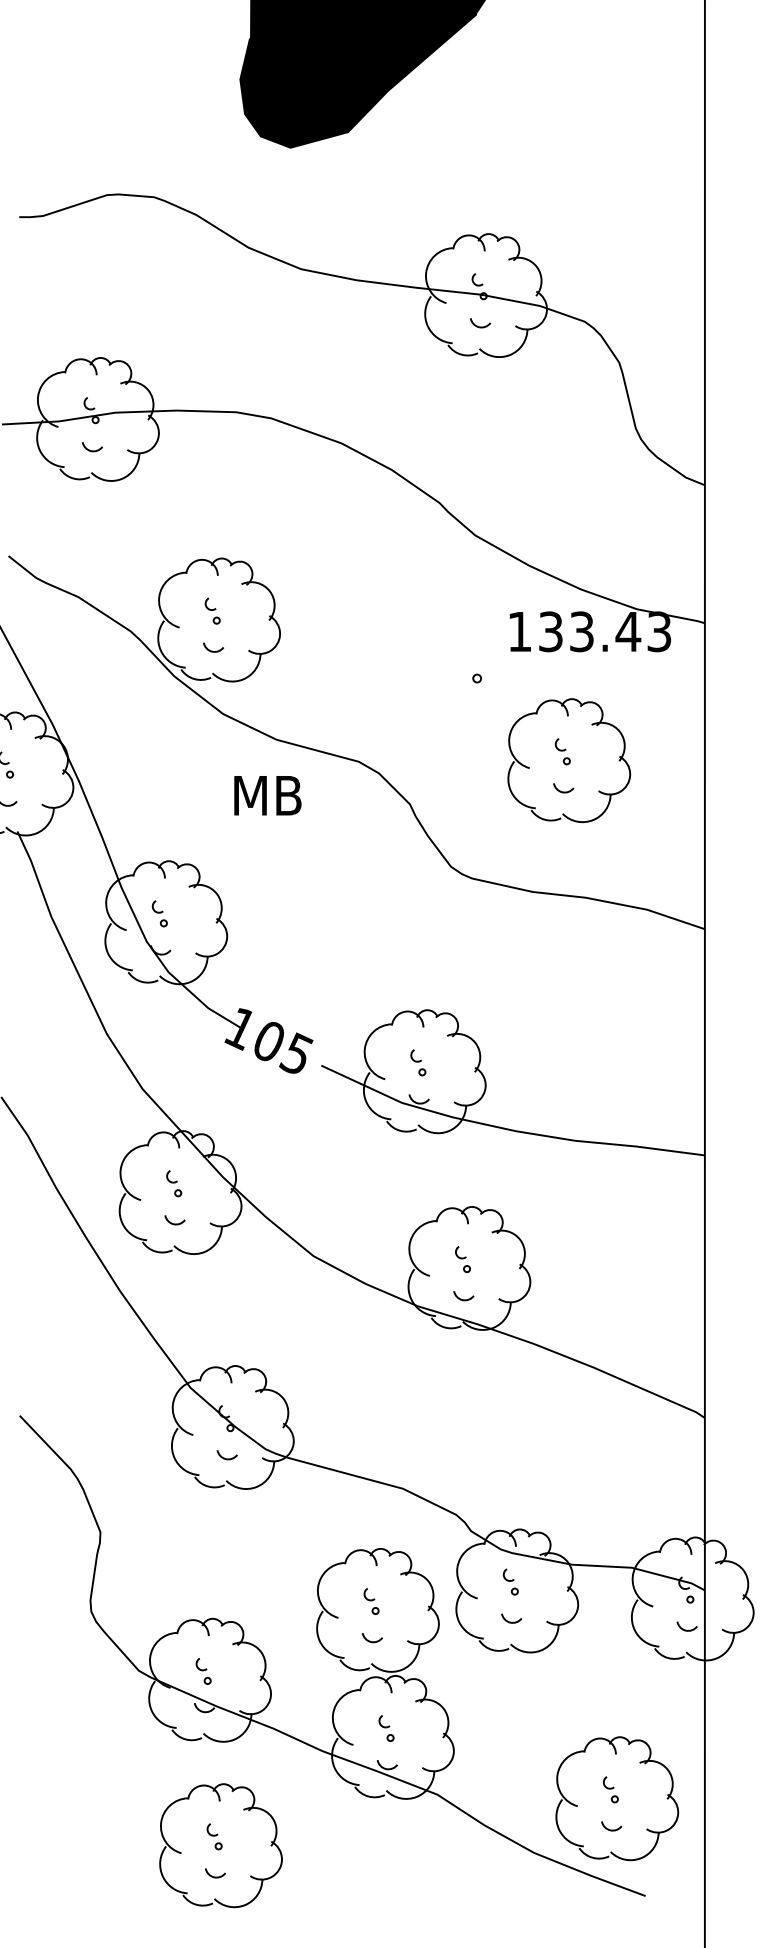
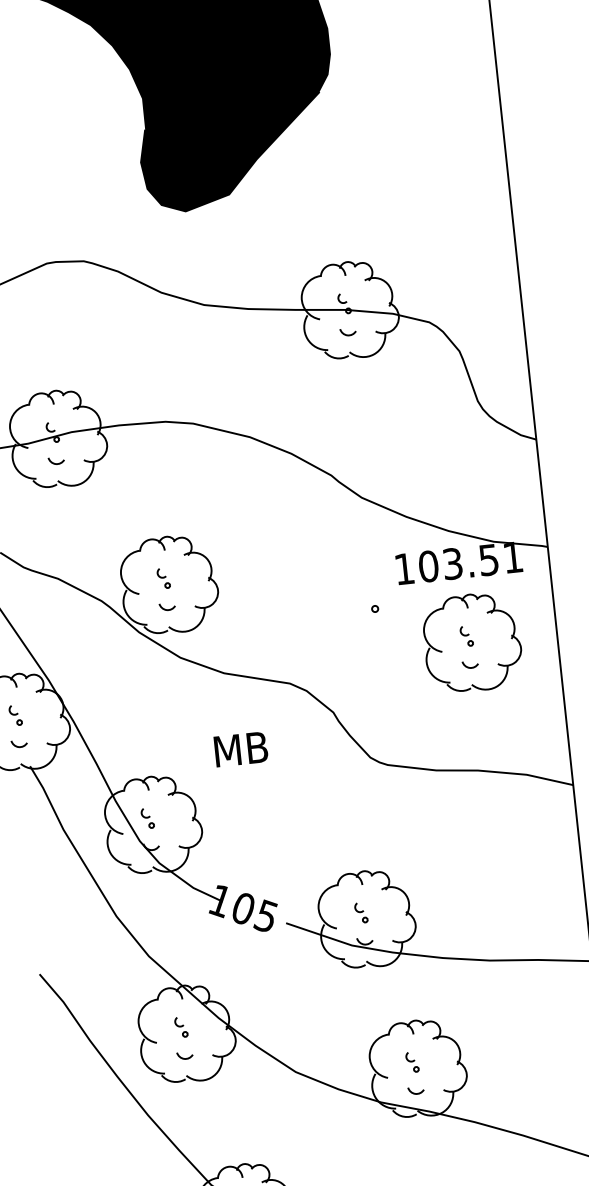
text: (604, 631) -> (470, 561), 133.43 -> 103.51
part: (569, 760) -> (472, 642), moved
text: (267, 795) -> (240, 749), moved

